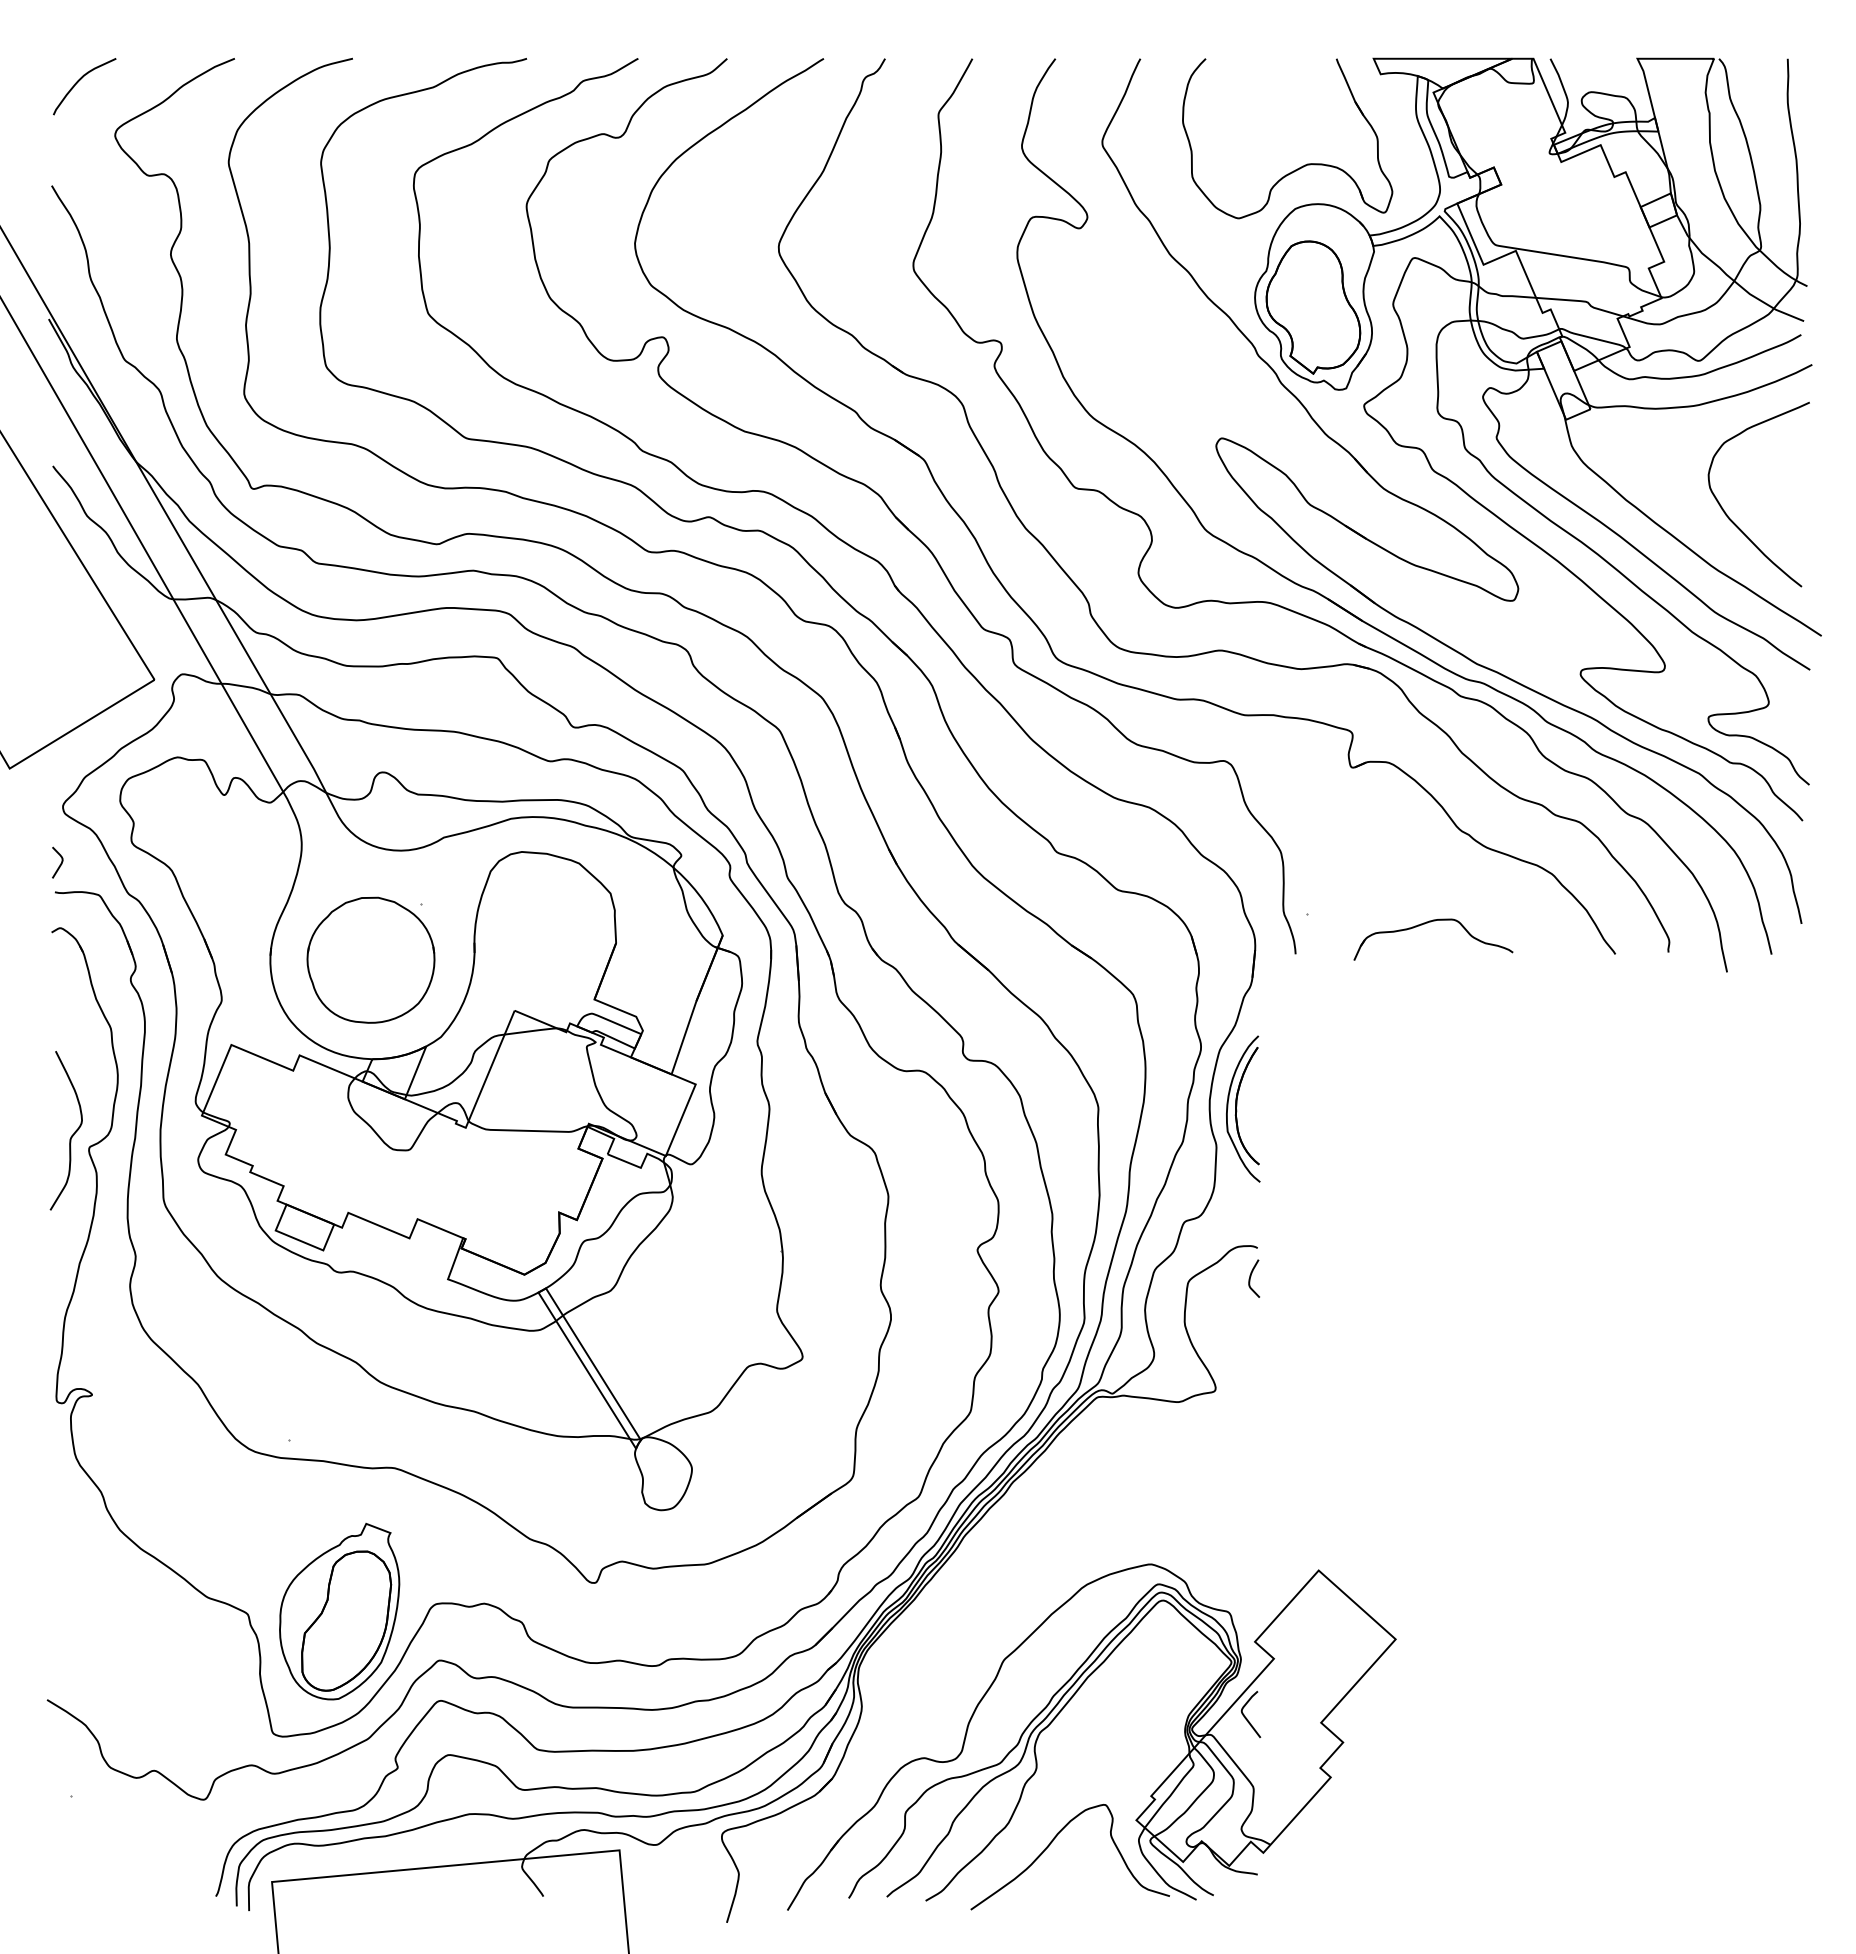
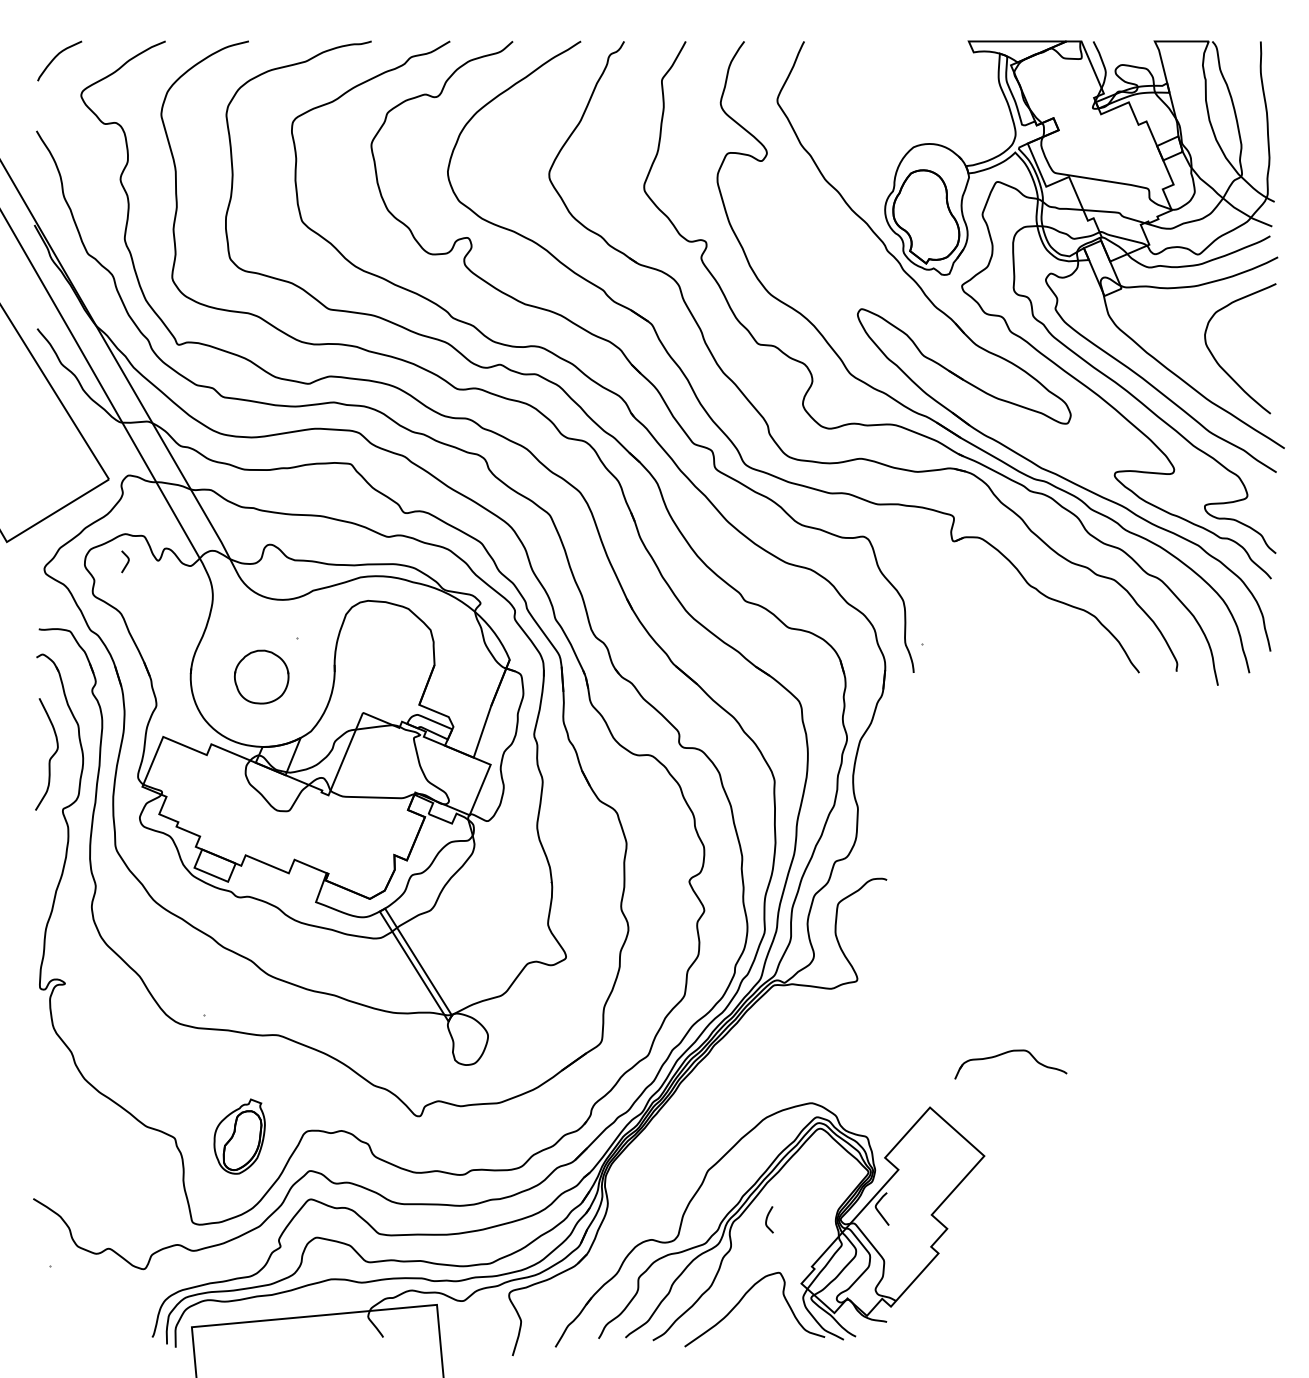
part: (1301, 166) -> (917, 117), removed
curve: (60, 863) -> (127, 562), moved
part: (1427, 923) -> (1006, 1053), moved
part: (370, 959) -> (261, 676), size x0.6
part: (1237, 1106) -> (872, 780), removed
curve: (71, 1135) -> (50, 757), moved
curve: (1251, 1276) -> (767, 1218), moved
part: (339, 1611) -> (239, 1136), size x0.6

